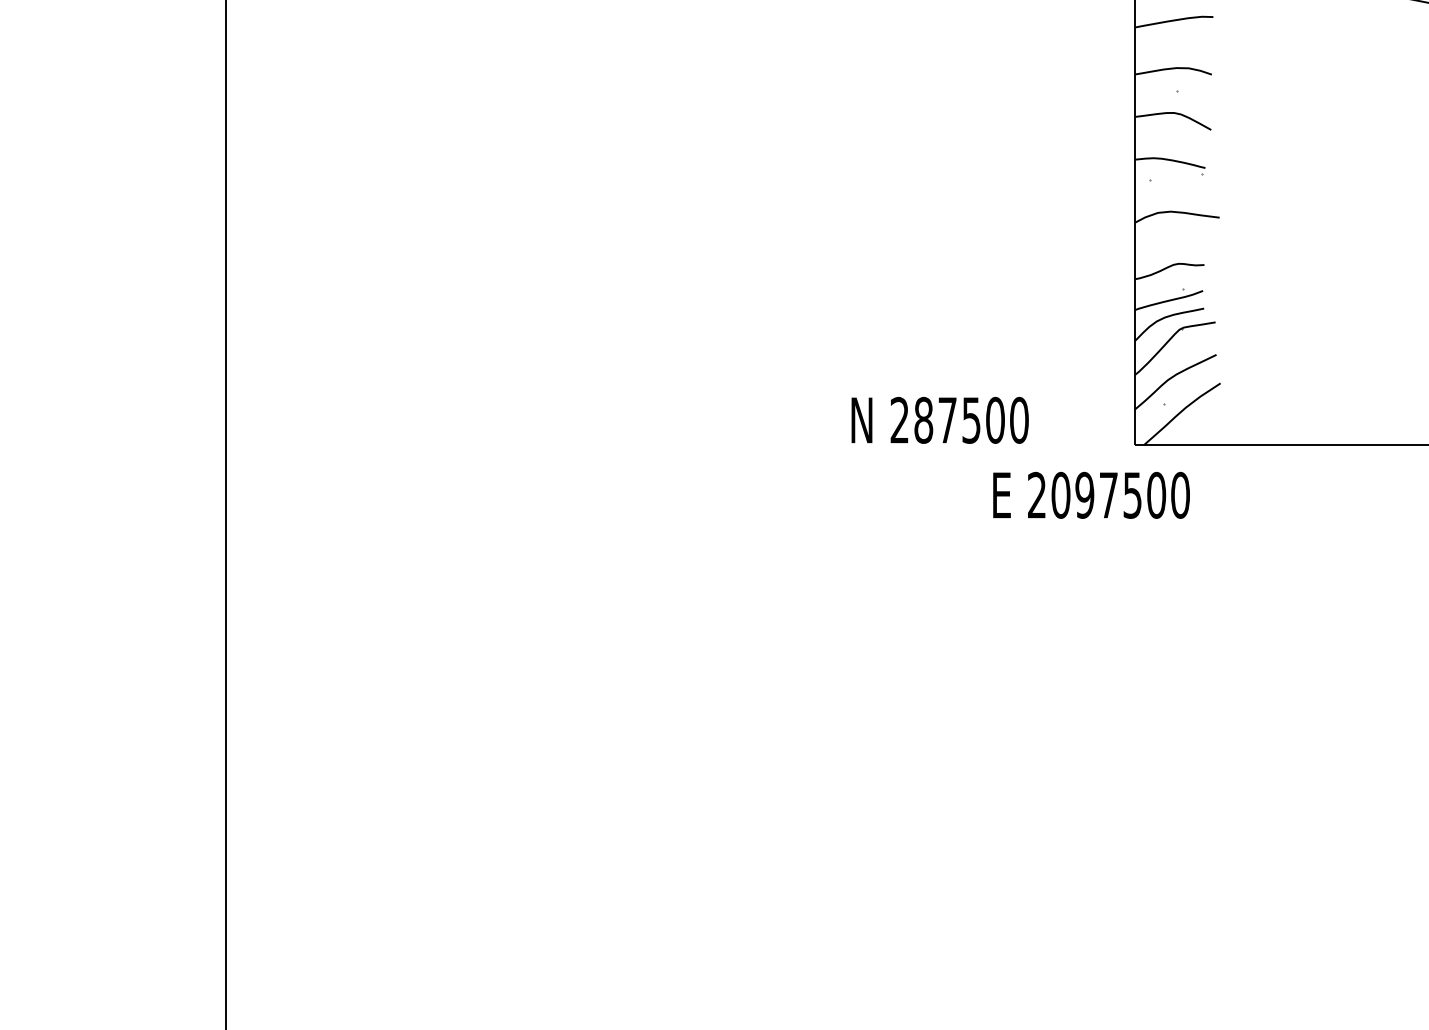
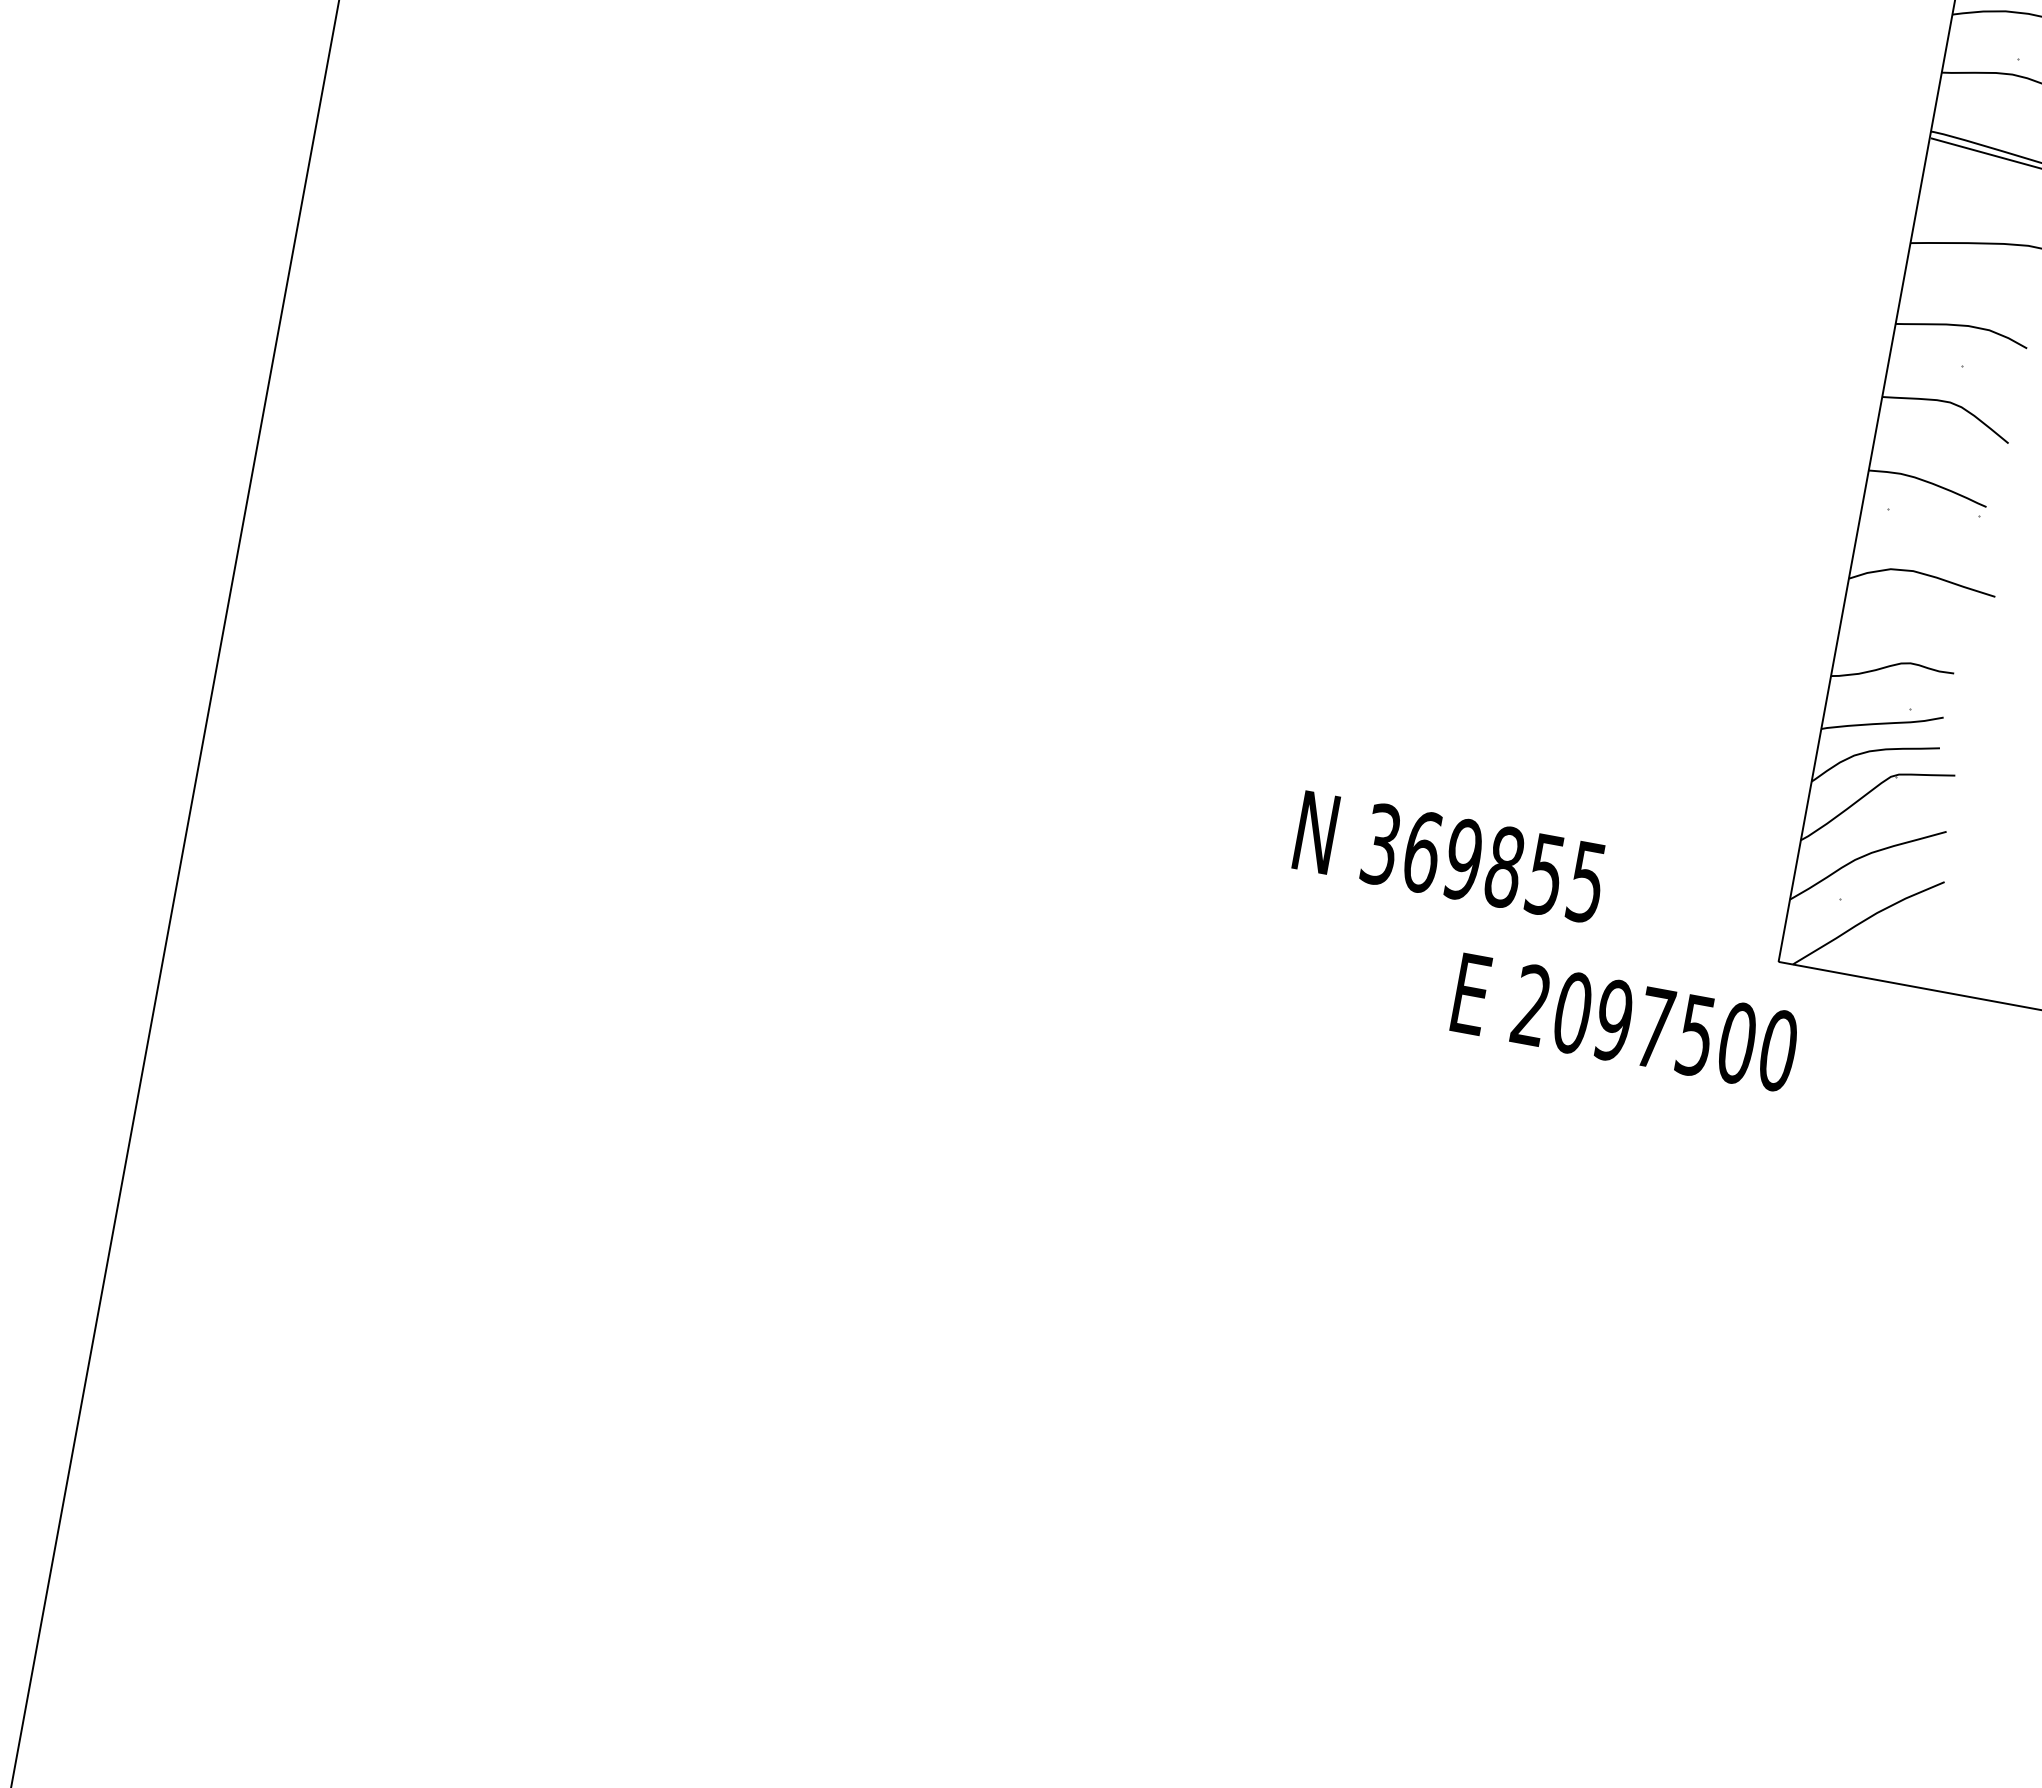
text: (959, 419) -> (1484, 861), 287500 -> 369855
text: (1091, 494) -> (1625, 1021), moved

